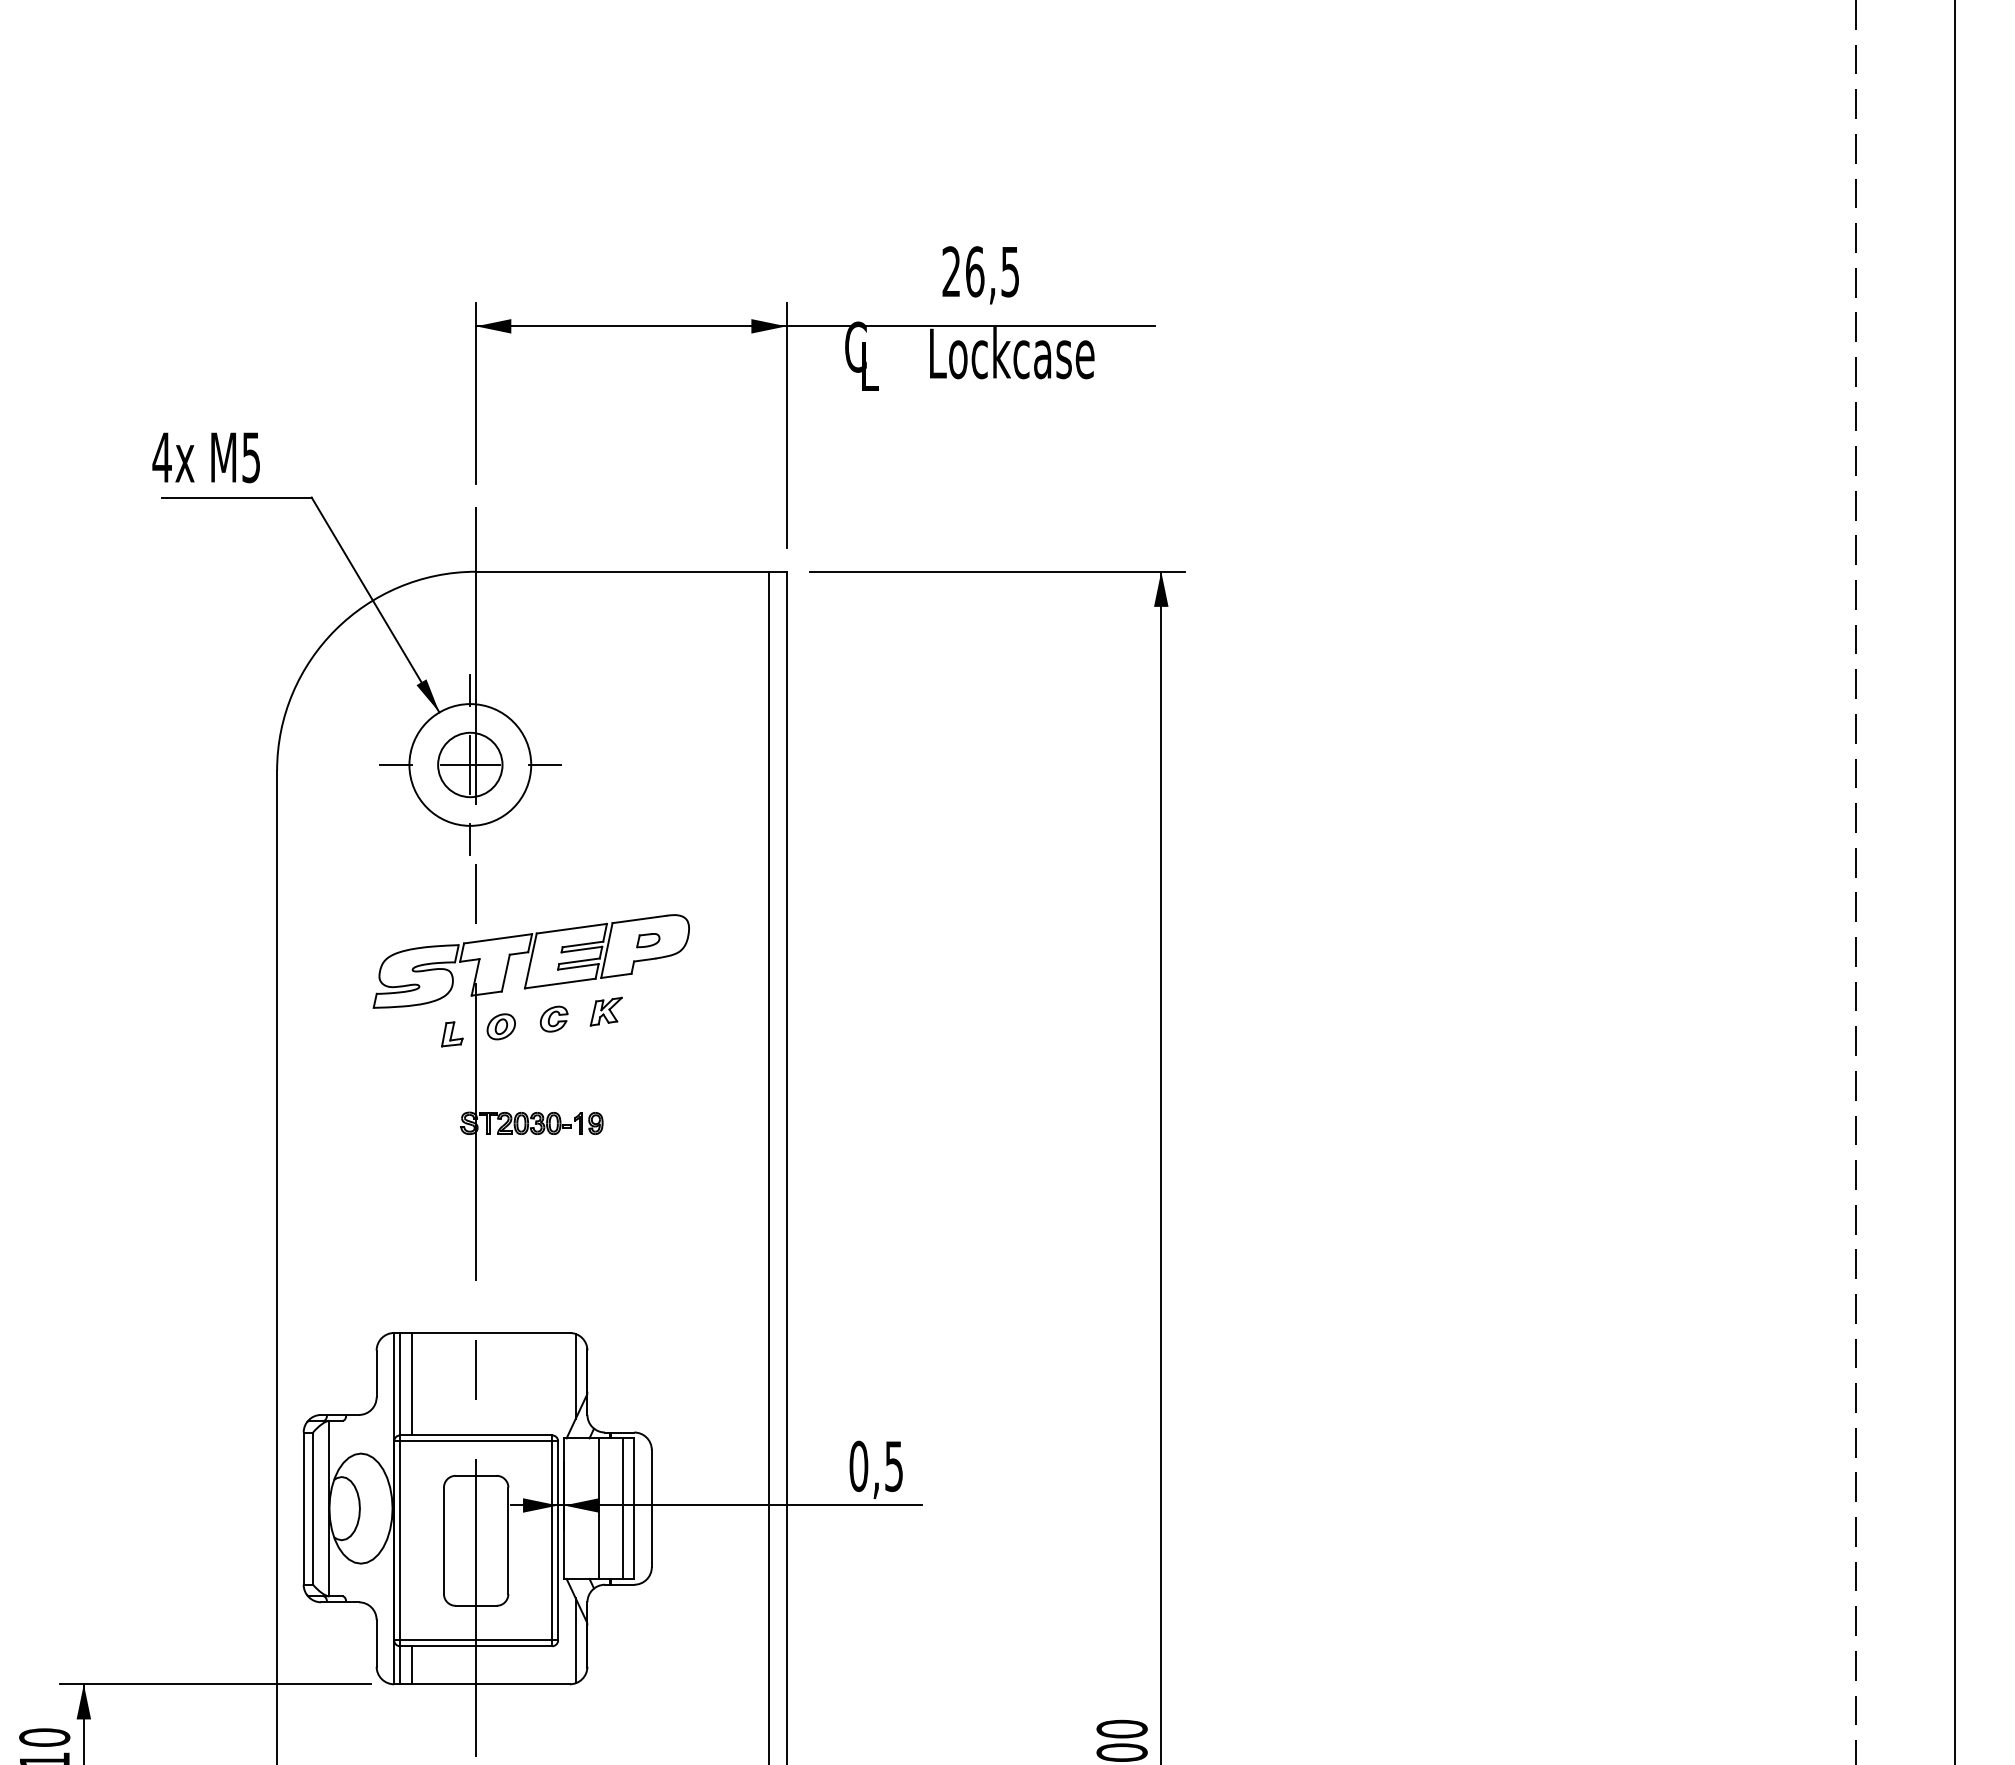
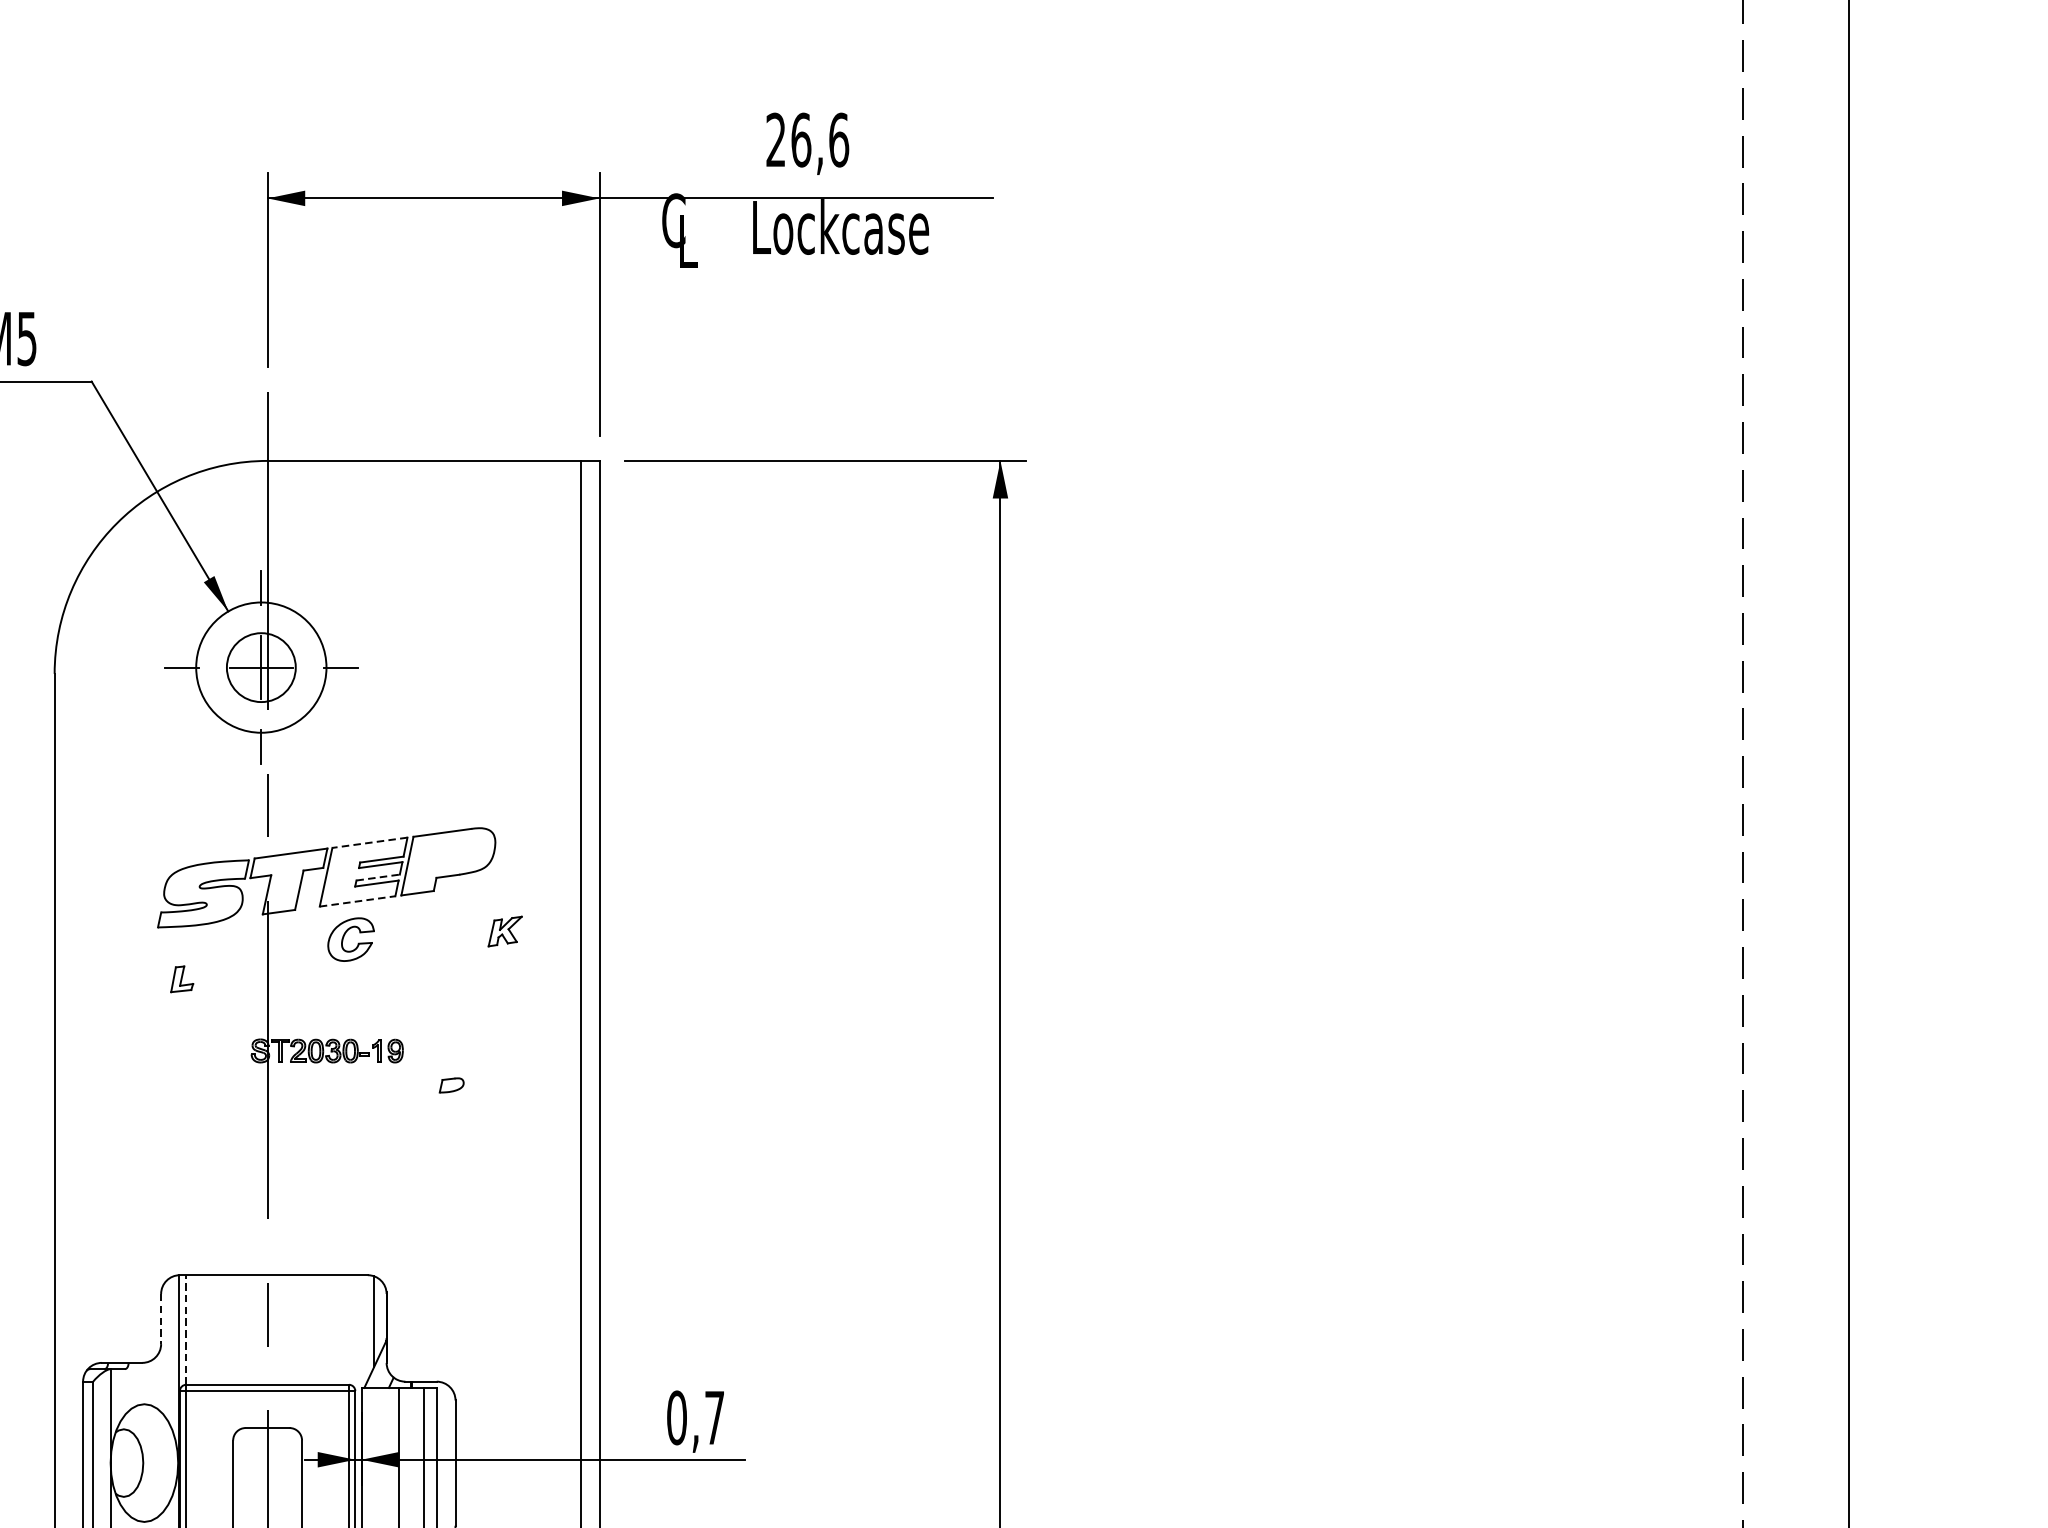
text: (1010, 271) -> (839, 139), 26,5 -> 26,6
line: (571, 928) -> (369, 842), solid -> dashed
part: (648, 940) -> (451, 1085), moved
line: (580, 961) -> (379, 877), solid -> dashed
line: (560, 983) -> (357, 901), solid -> dashed
part: (605, 1011) -> (504, 931), moved
part: (553, 1018) -> (350, 938), size x1.6
part: (500, 1026) -> (293, 947), removed
part: (452, 1034) -> (182, 979), moved
line: (376, 1374) -> (160, 1319), solid -> dashed
line: (399, 1383) -> (185, 1329), solid -> dashed
line: (411, 1383) -> (198, 1329), removed
text: (893, 1466) -> (714, 1418), 0,5 -> 0,7

